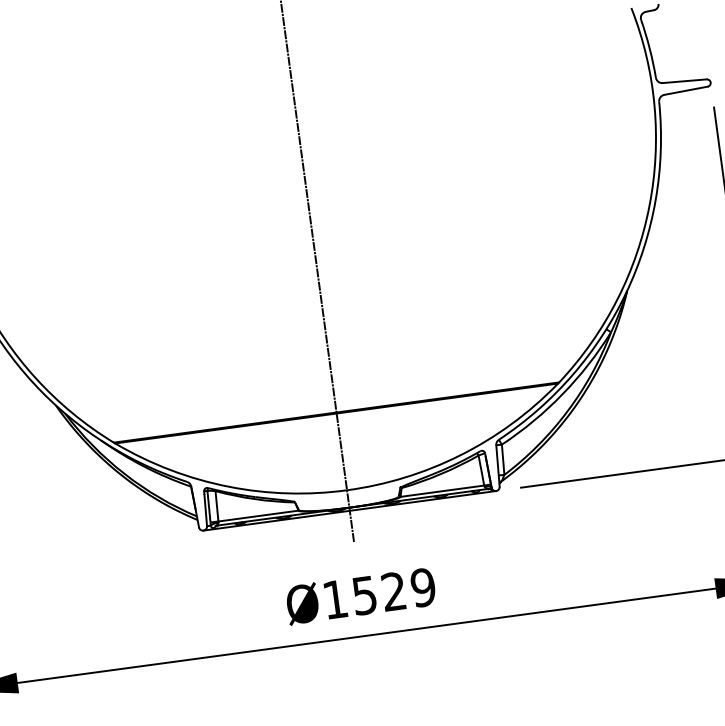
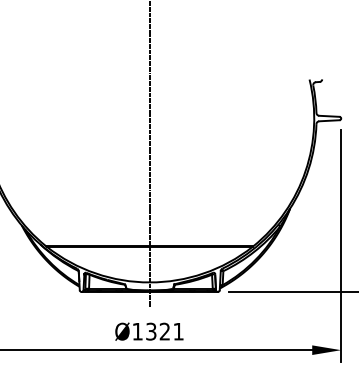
text: (392, 591) -> (164, 331), Ø1529 -> Ø1321

